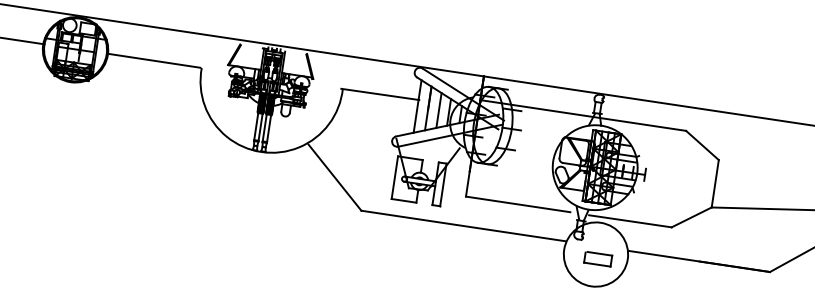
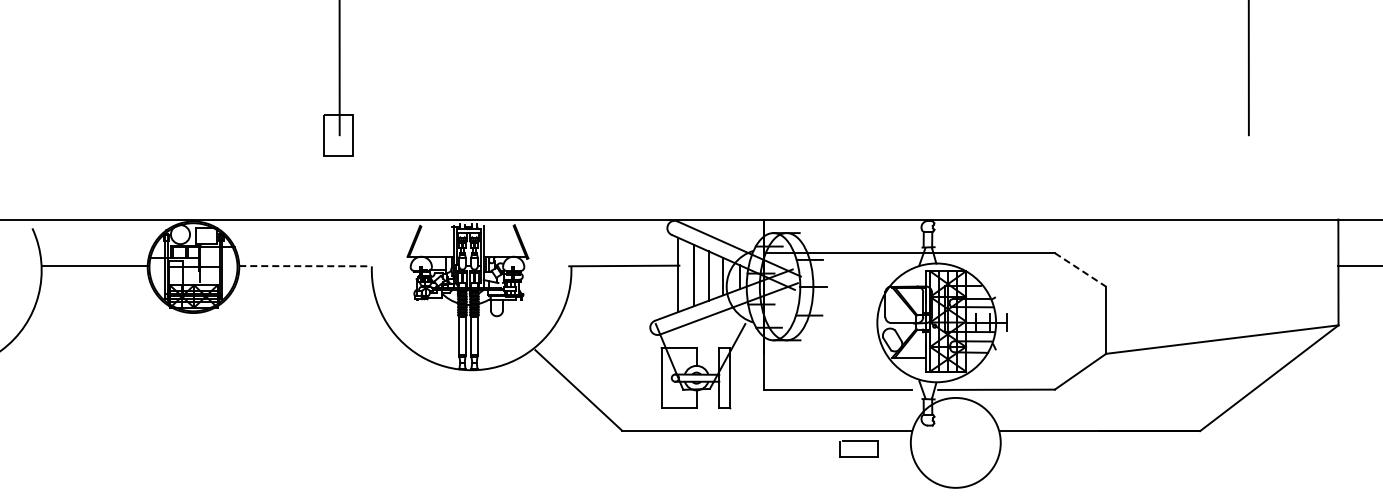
line: (154, 61) -> (305, 266), solid -> dashed
line: (702, 145) -> (1080, 269), solid -> dashed
part: (598, 253) -> (858, 441), moved

